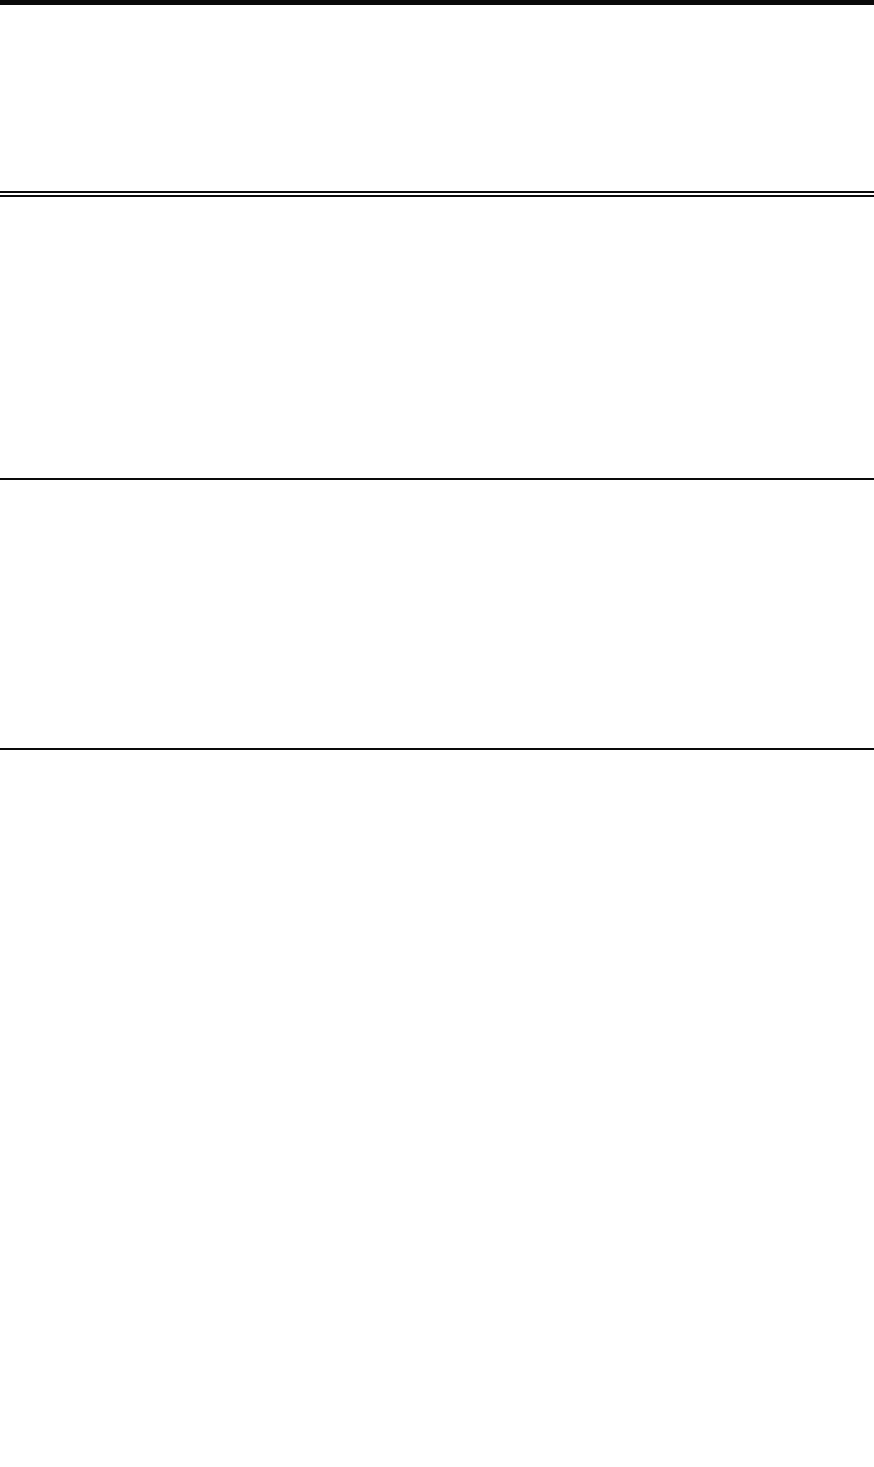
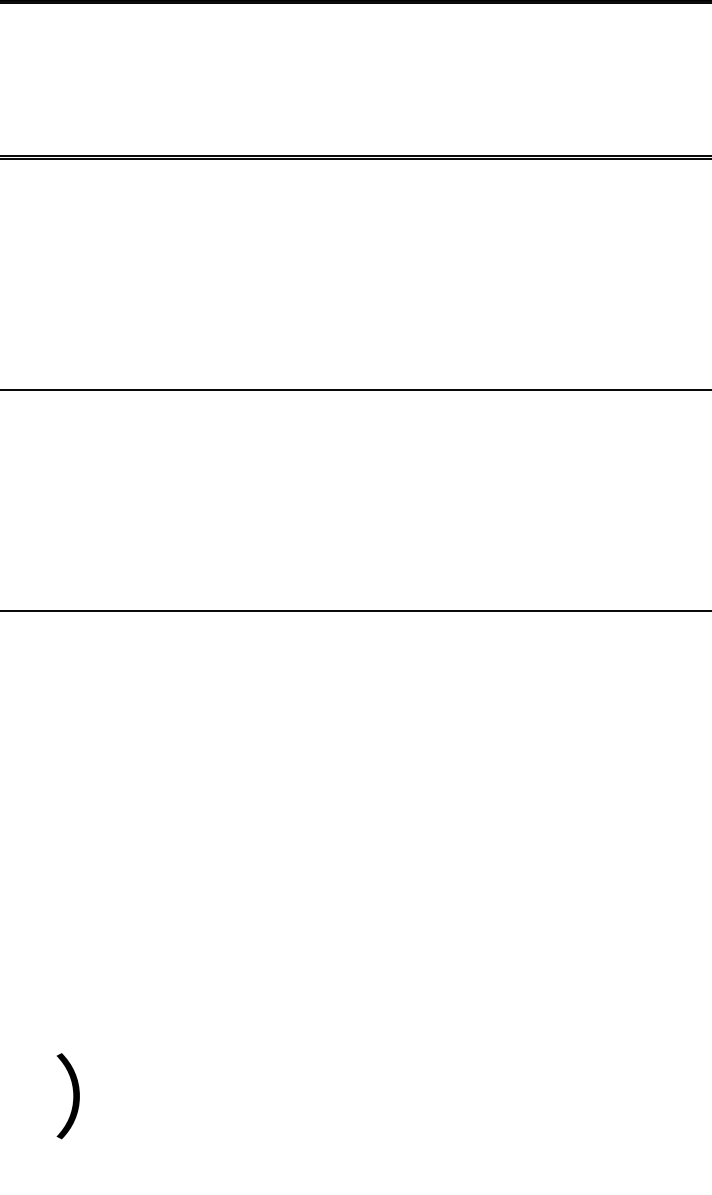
part: (90, 1345) -> (73, 1096), added

